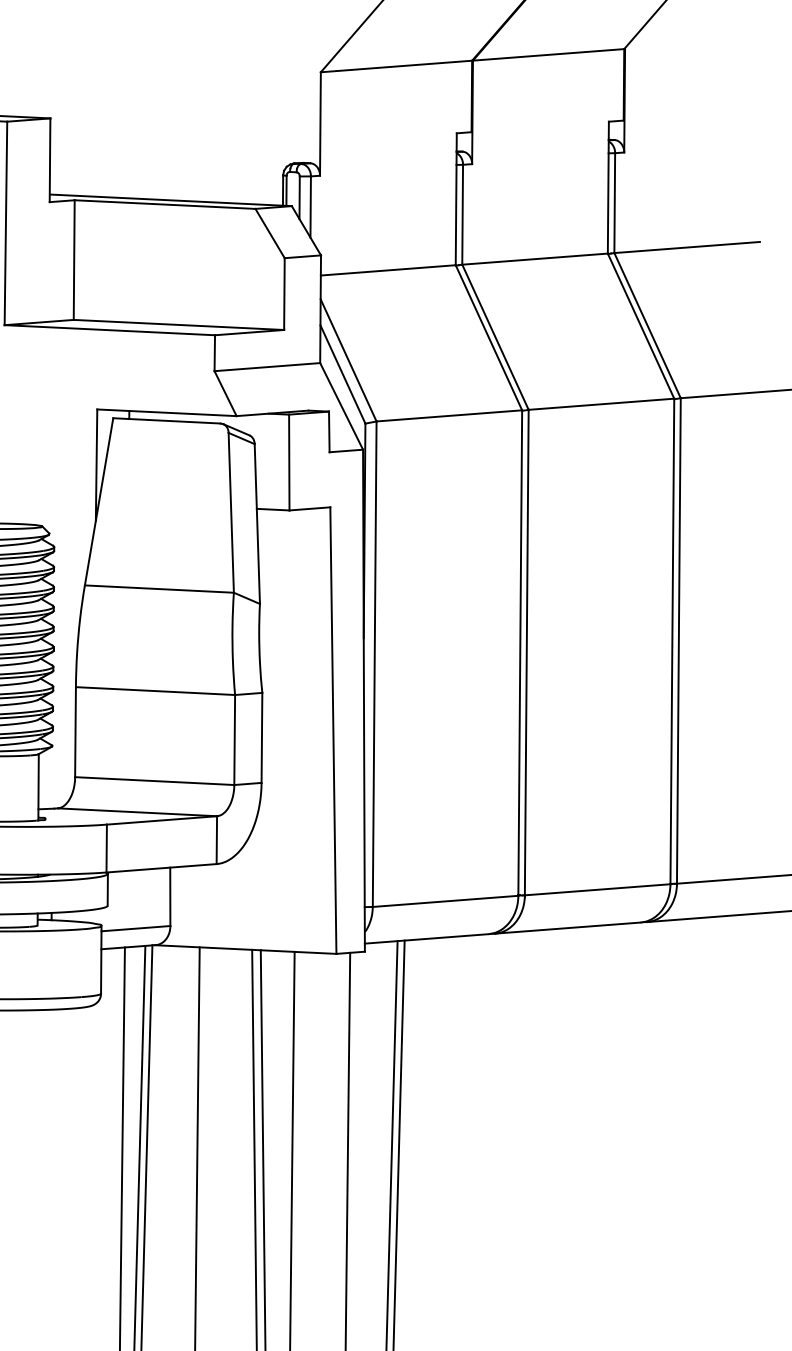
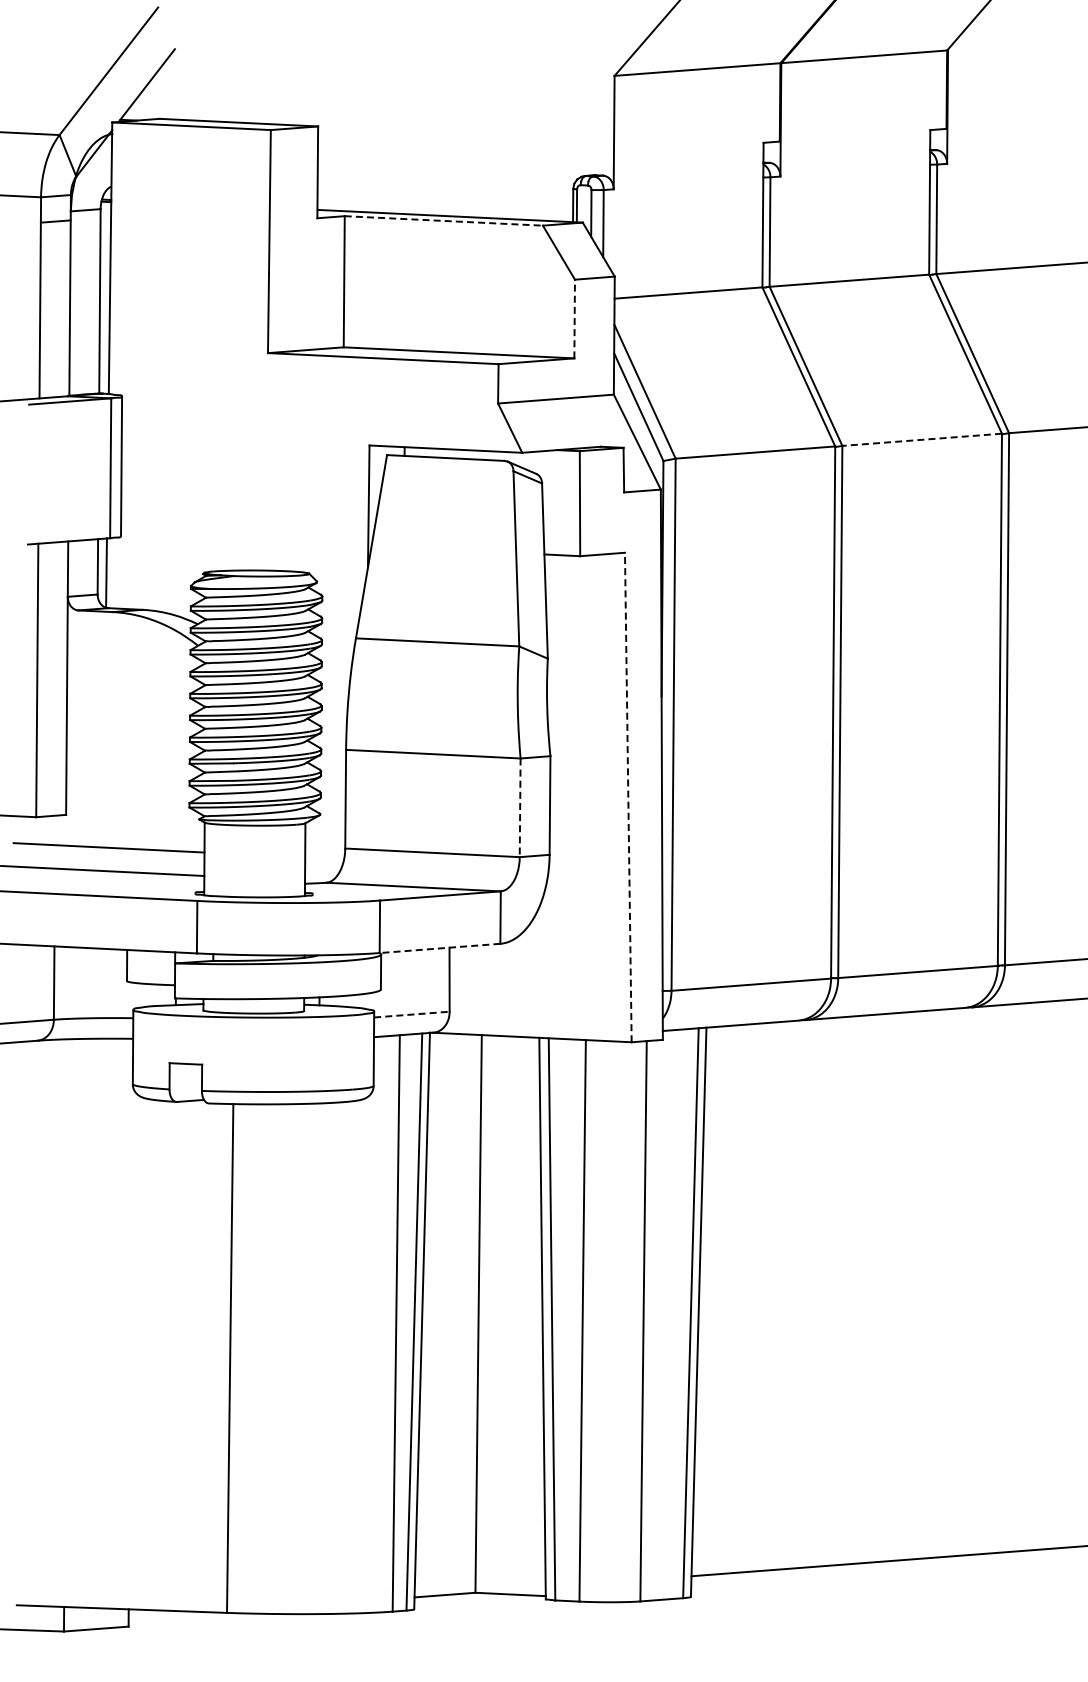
line: (165, 204) -> (444, 220), solid -> dashed
line: (284, 293) -> (574, 318), solid -> dashed
line: (600, 403) -> (921, 439), solid -> dashed
line: (333, 730) -> (628, 797), solid -> dashed
line: (235, 740) -> (520, 808), solid -> dashed
line: (162, 868) -> (440, 948), solid -> dashed
line: (135, 928) -> (411, 1014), solid -> dashed

